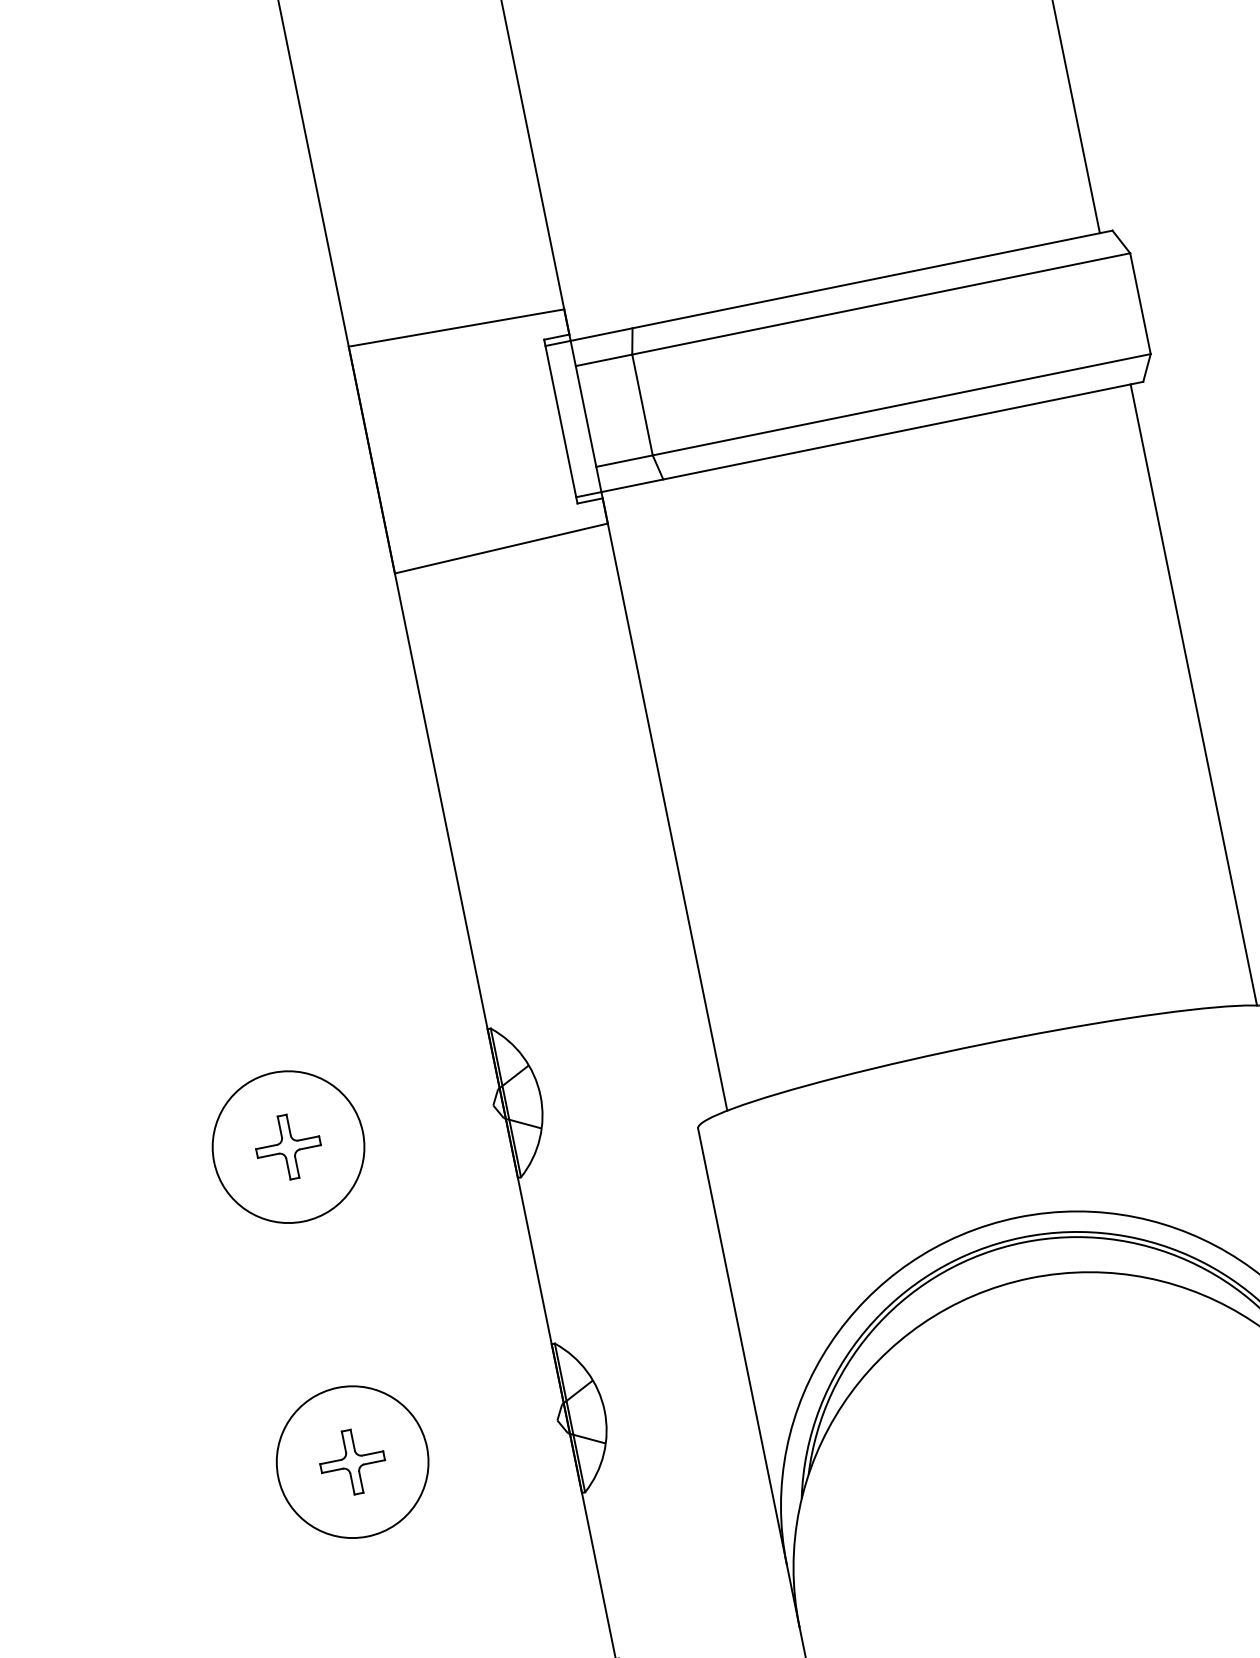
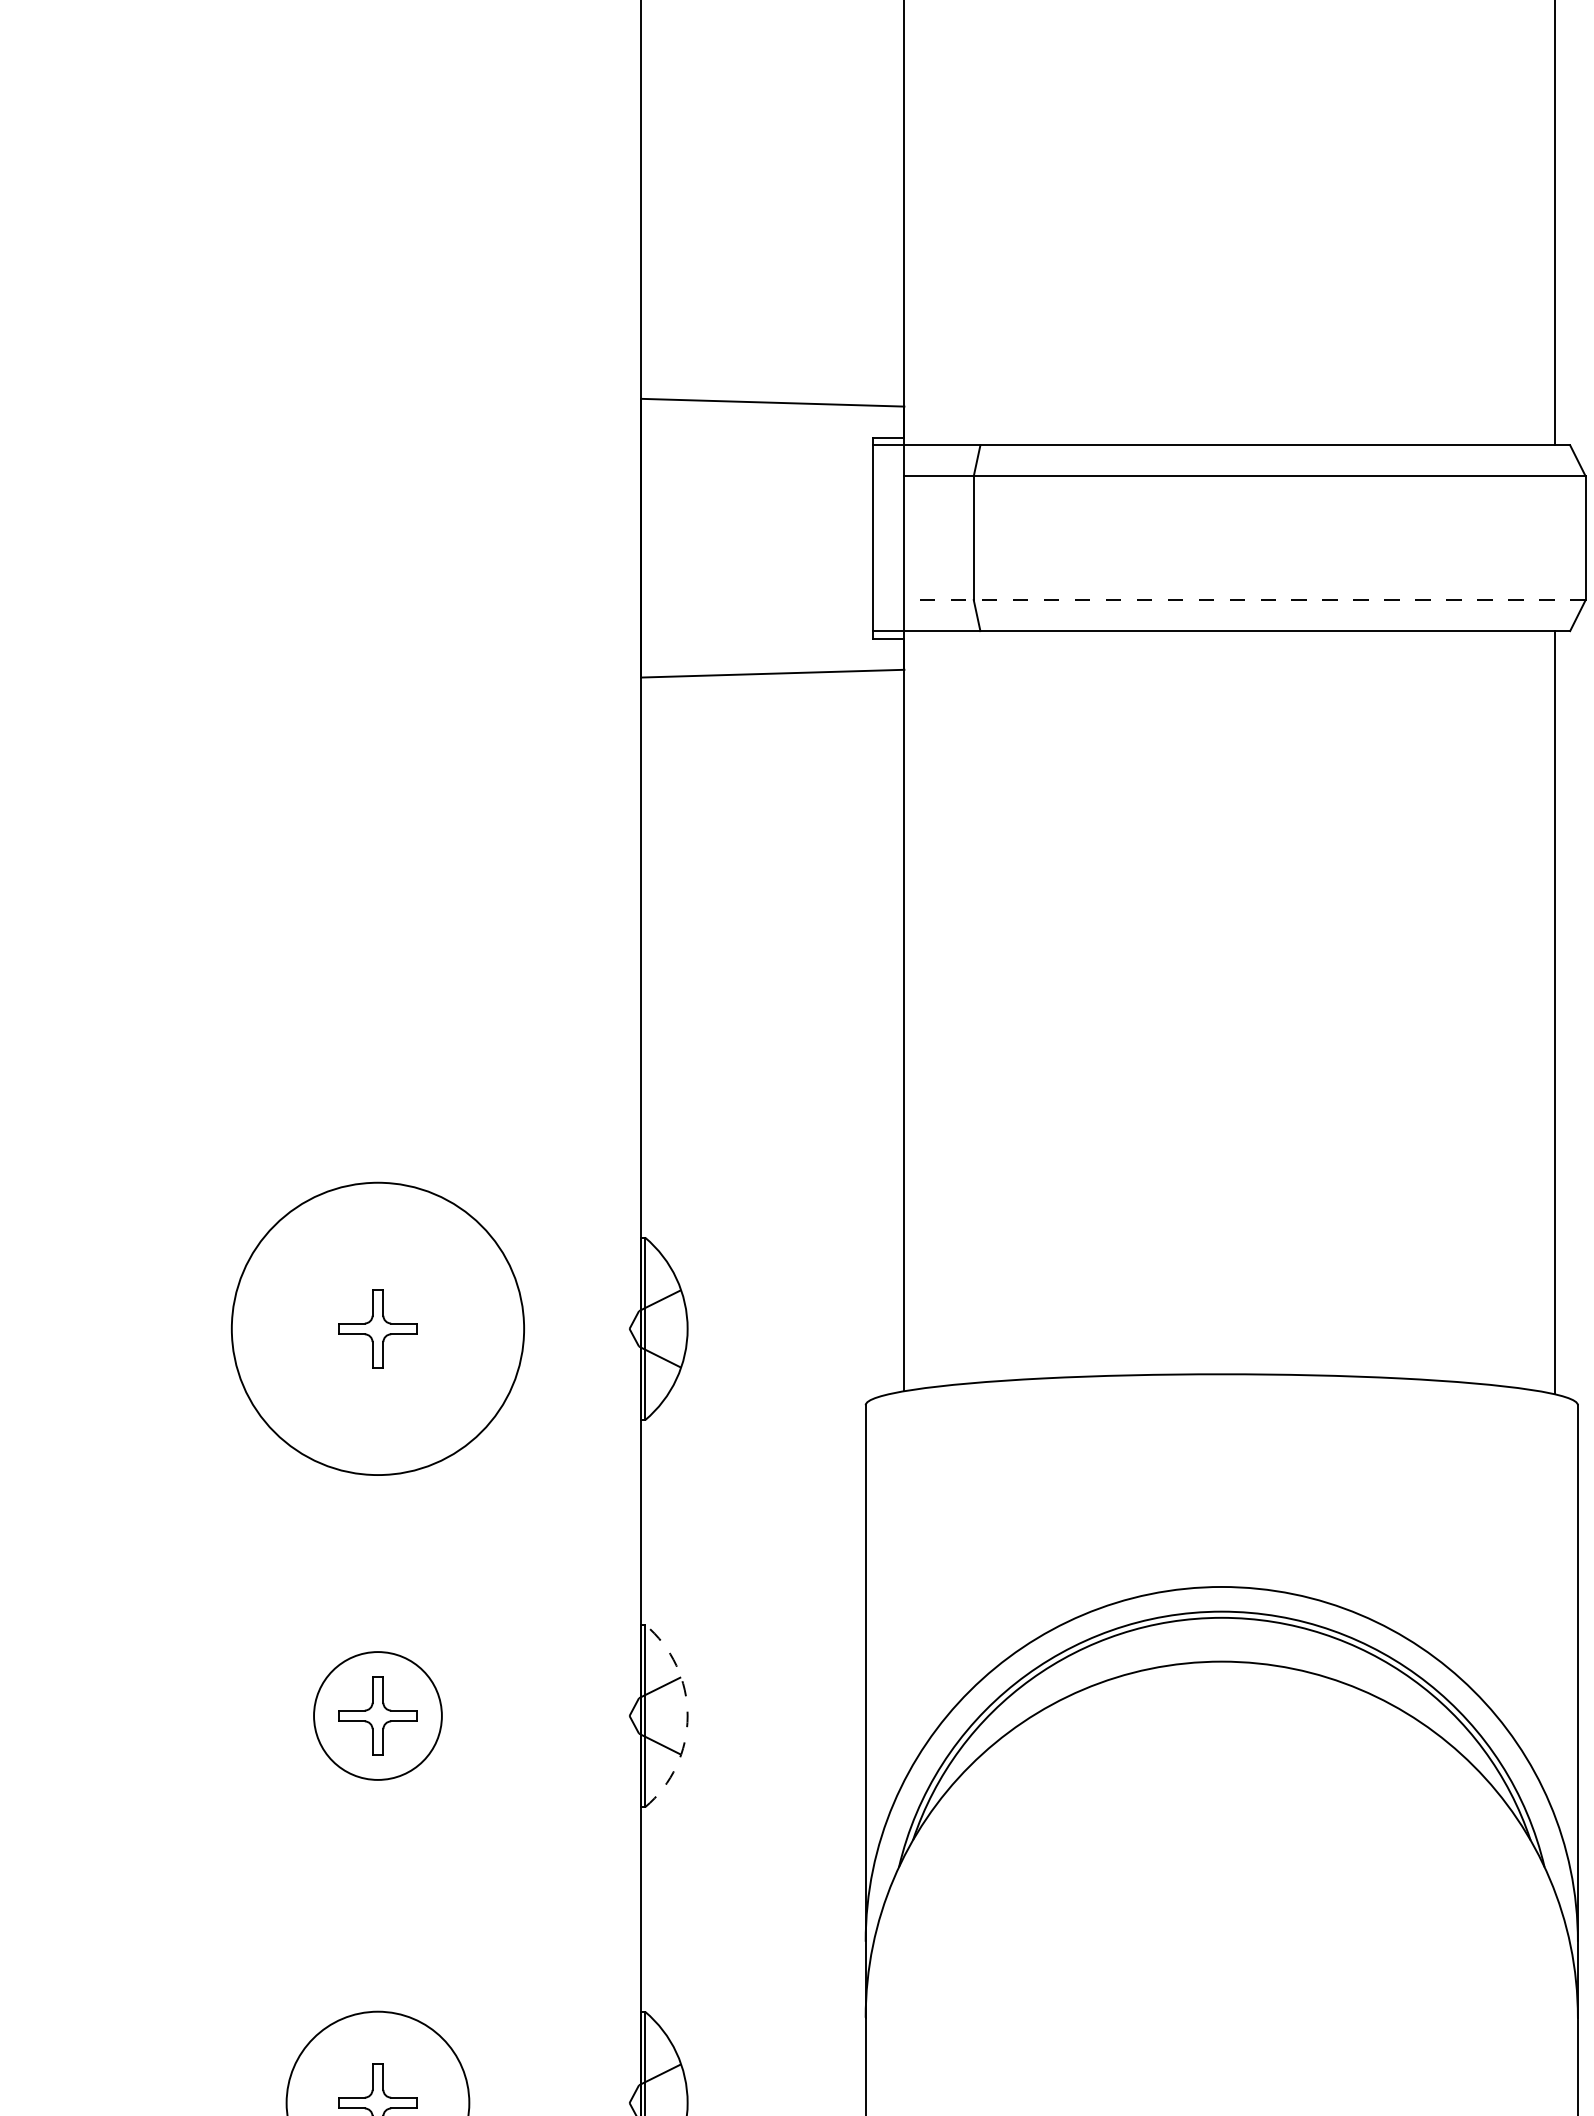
line: (873, 410) -> (1245, 600), solid -> dashed
circle: (288, 1146) -> (377, 1328), size x1.6
arc: (604, 1410) -> (687, 1715), solid -> dashed
circle: (352, 1461) -> (377, 1715), size x0.7

